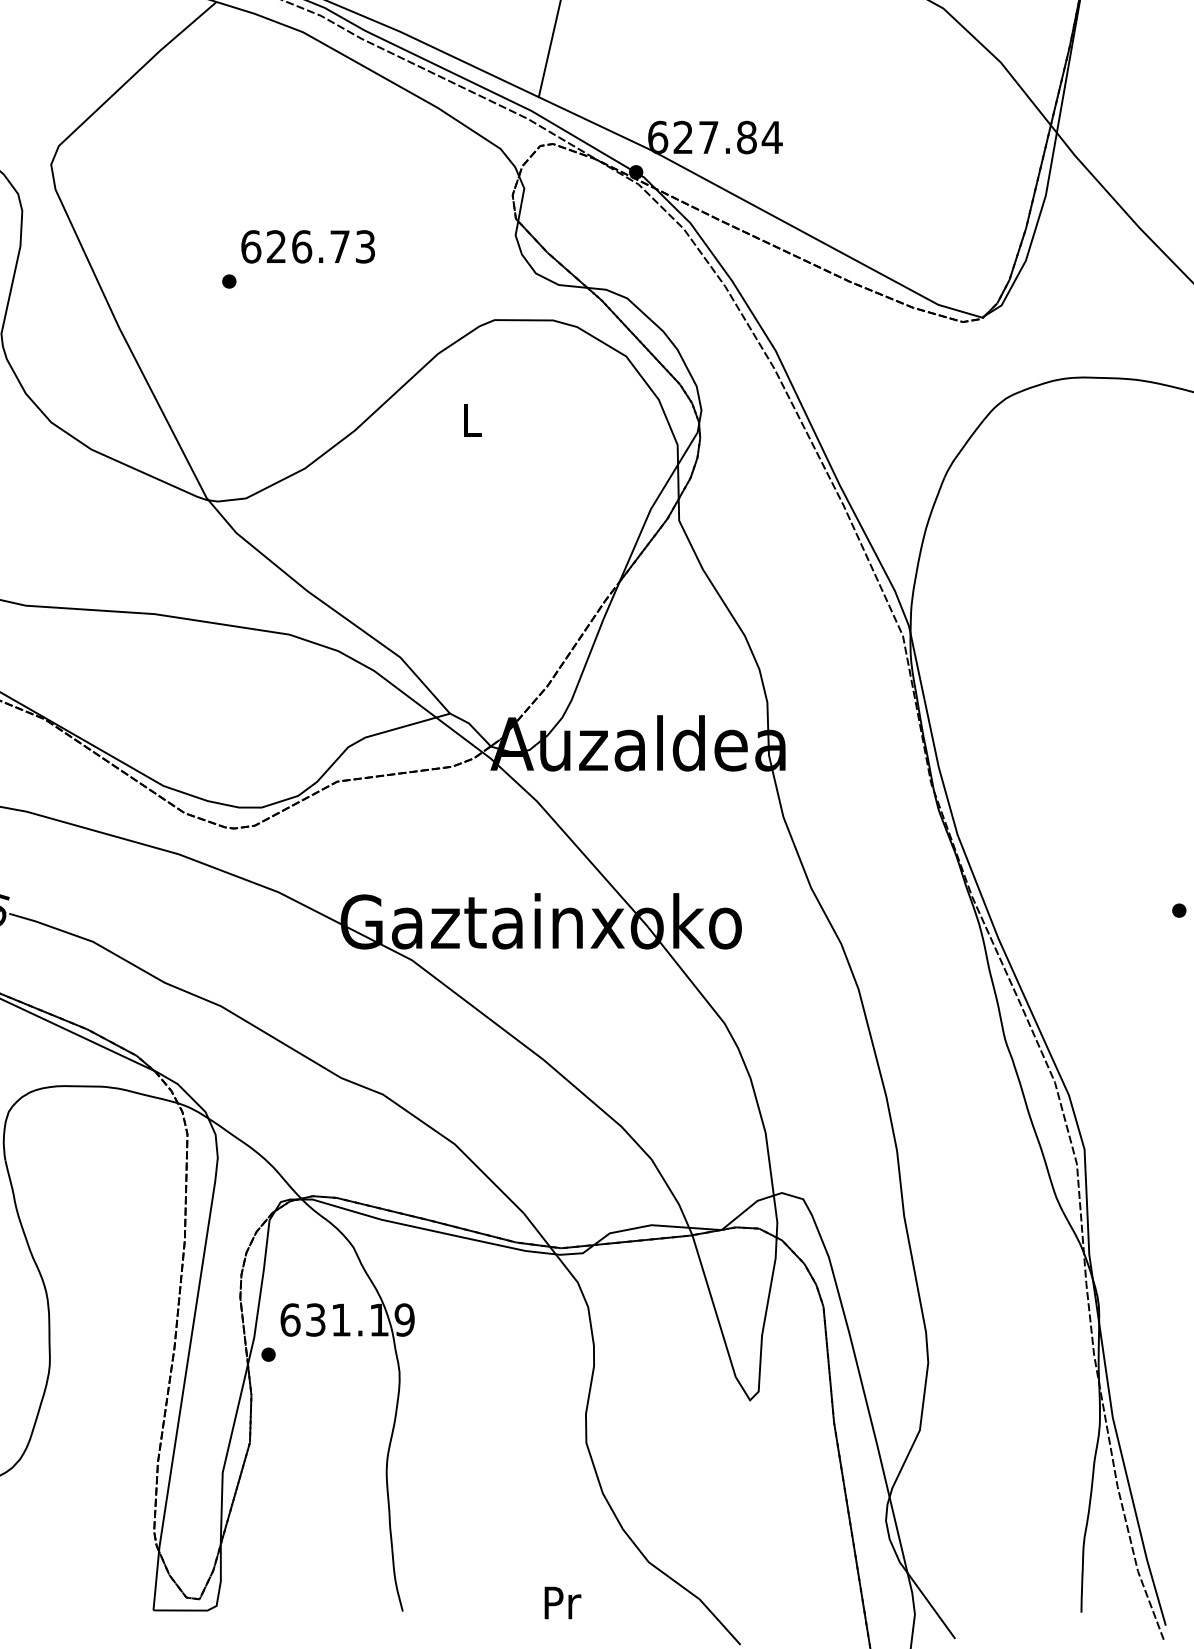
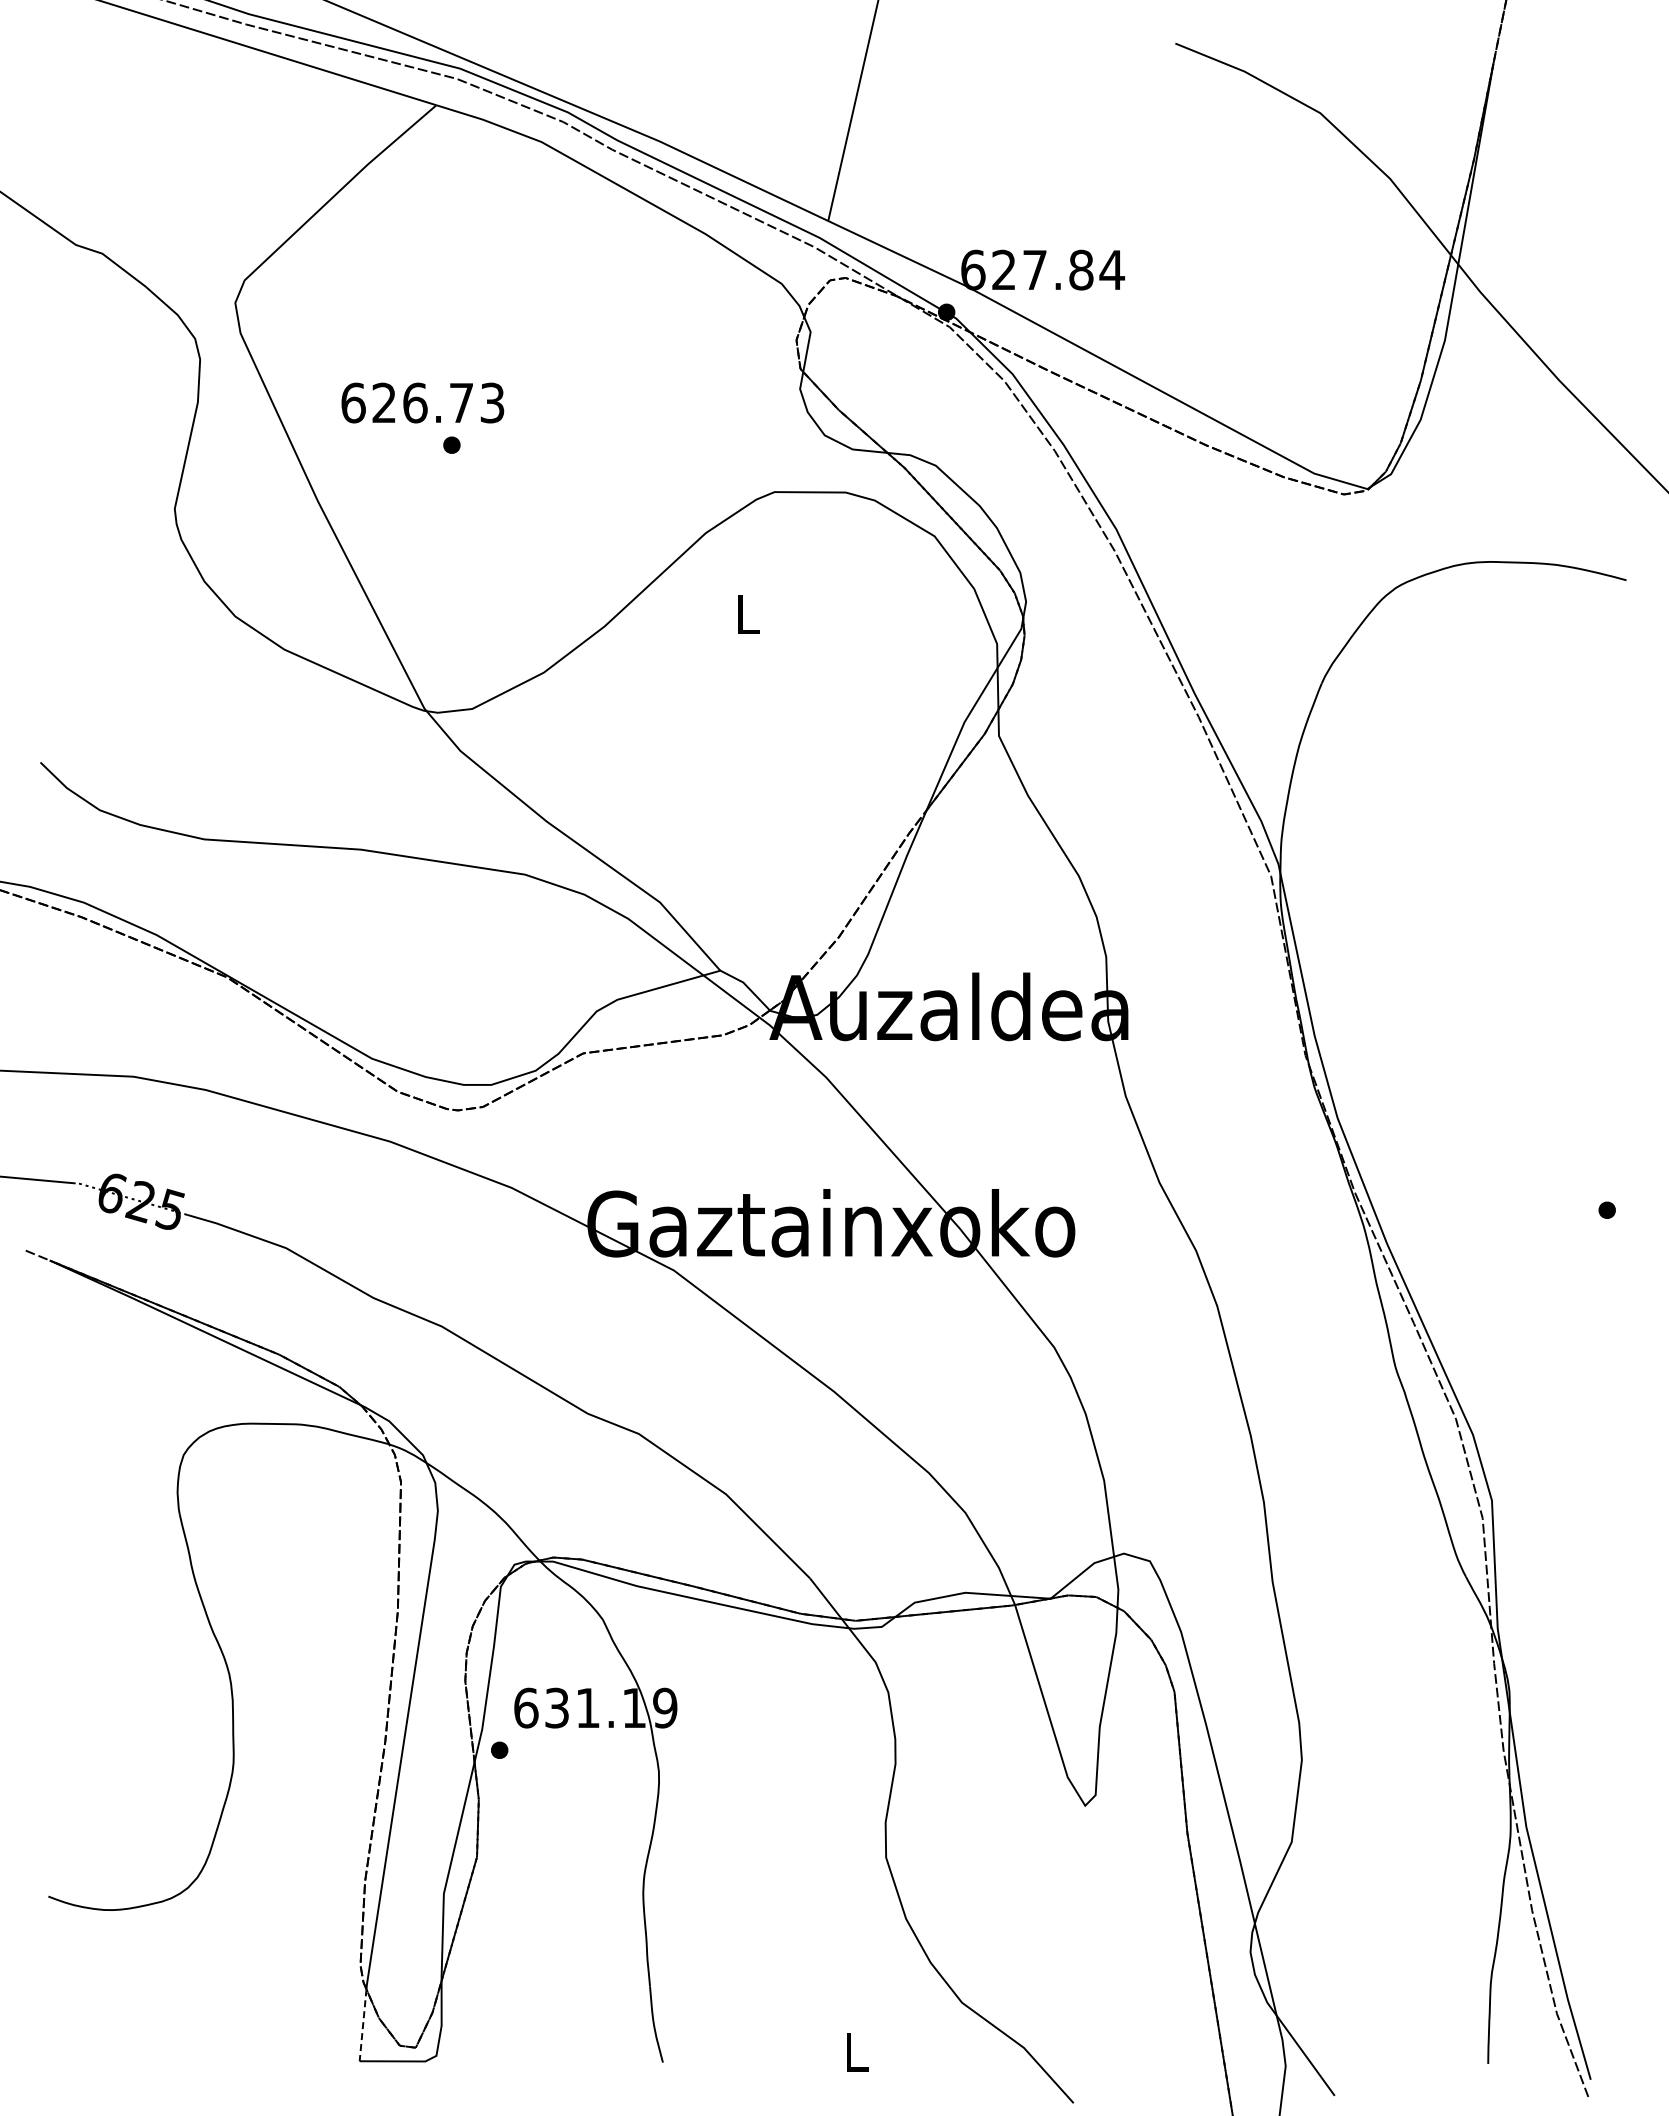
text: (307, 246) -> (422, 402), moved
line: (156, 1581) -> (363, 2025), solid -> dashed
text: (562, 1602) -> (857, 2051), Pr -> L

